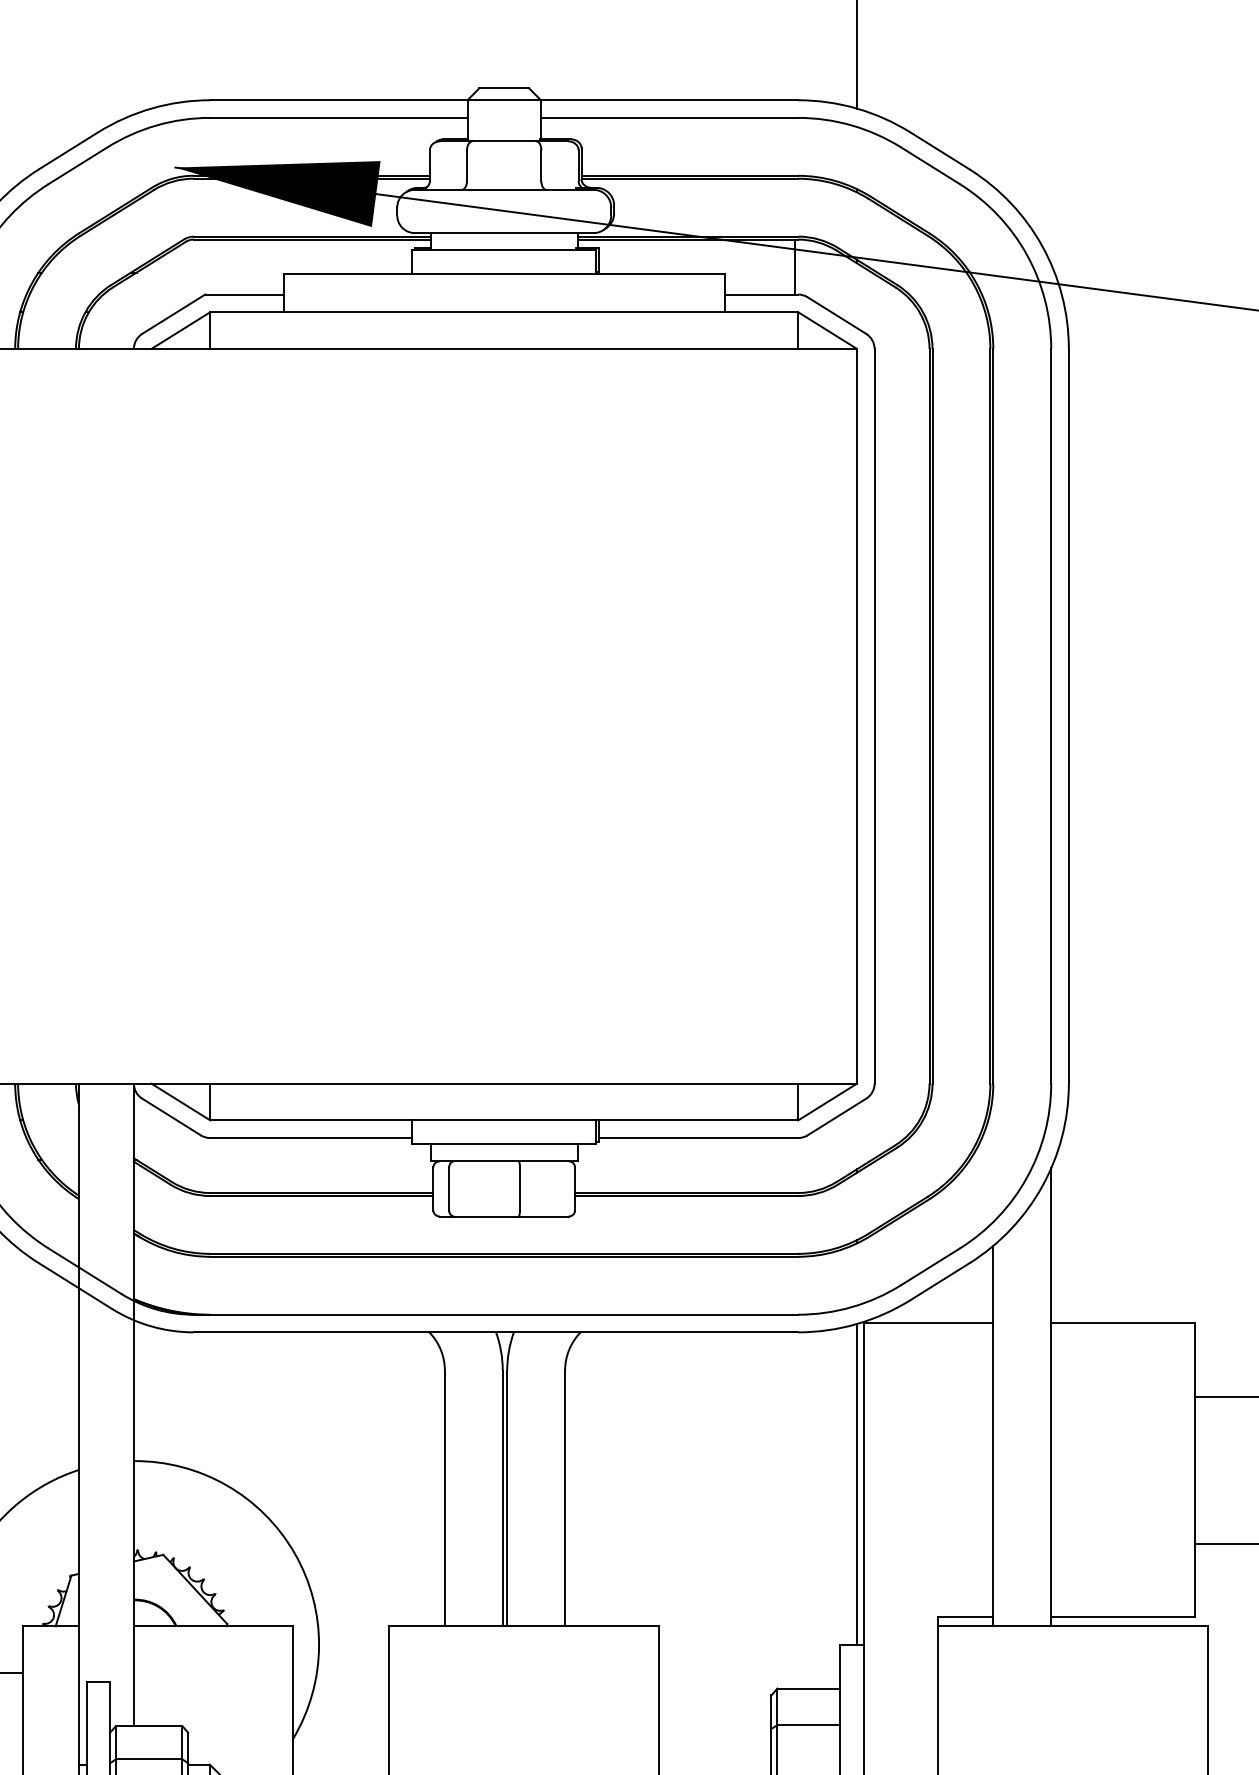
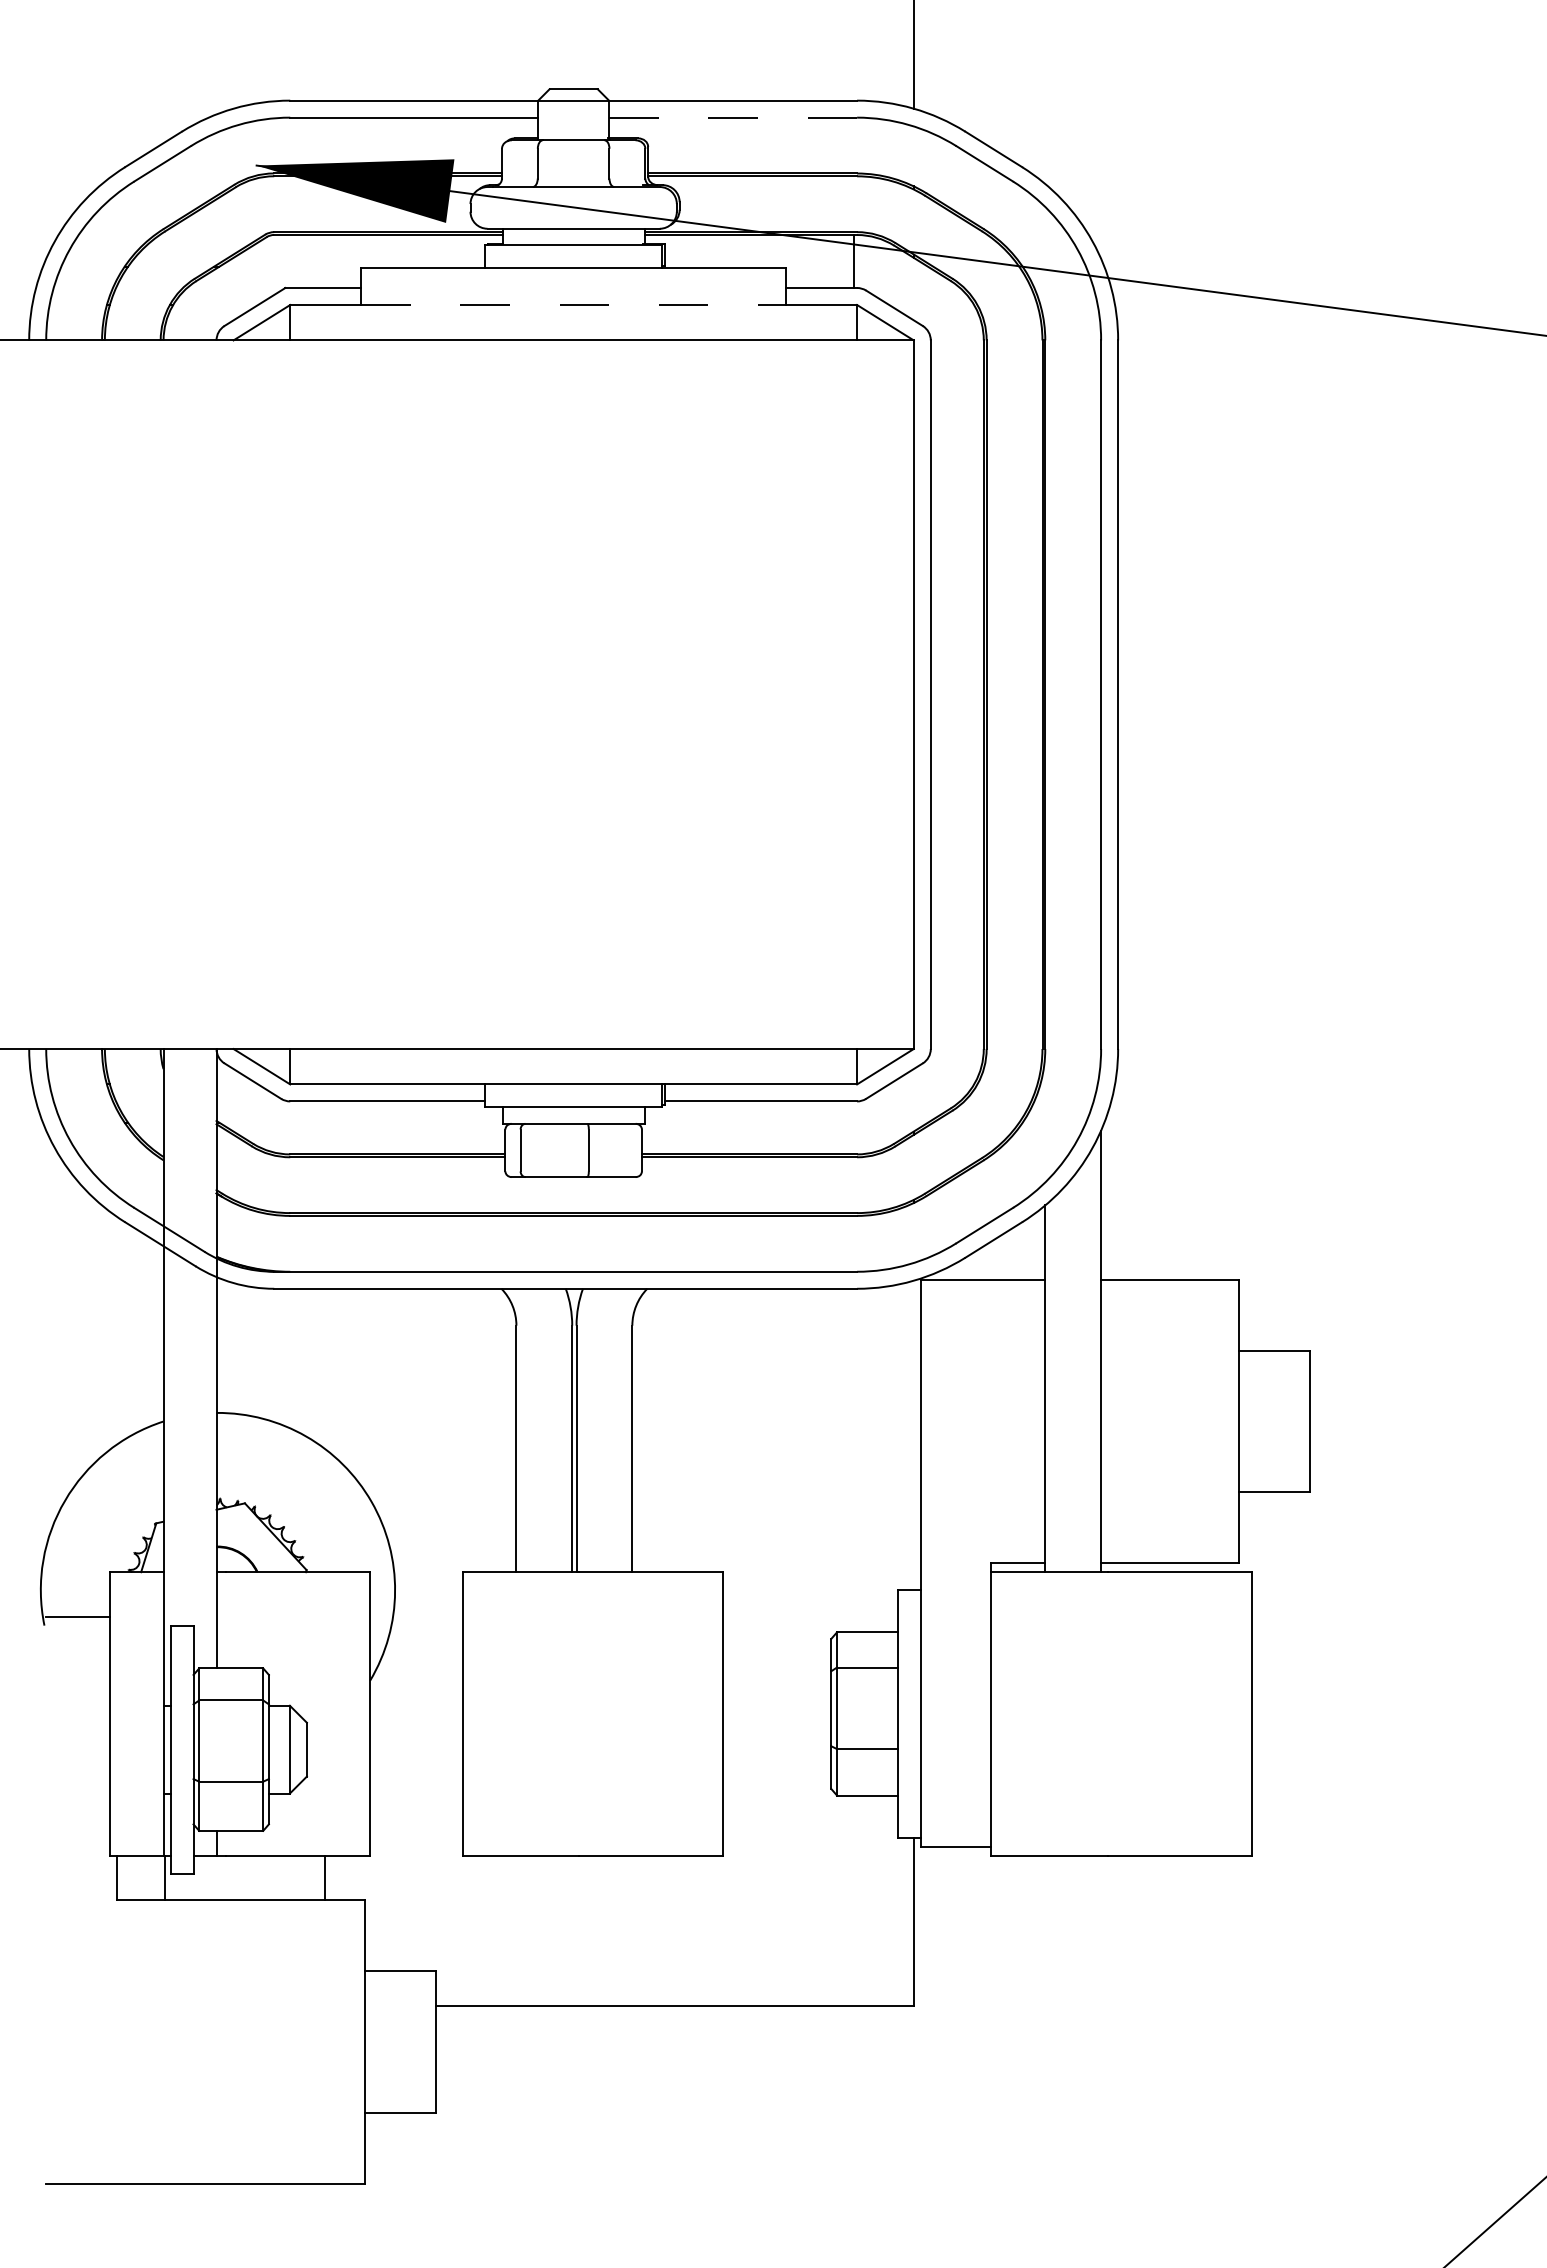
line: (669, 117) -> (733, 117), solid -> dashed
line: (504, 312) -> (573, 305), solid -> dashed
line: (856, 1483) -> (913, 1434), removed

